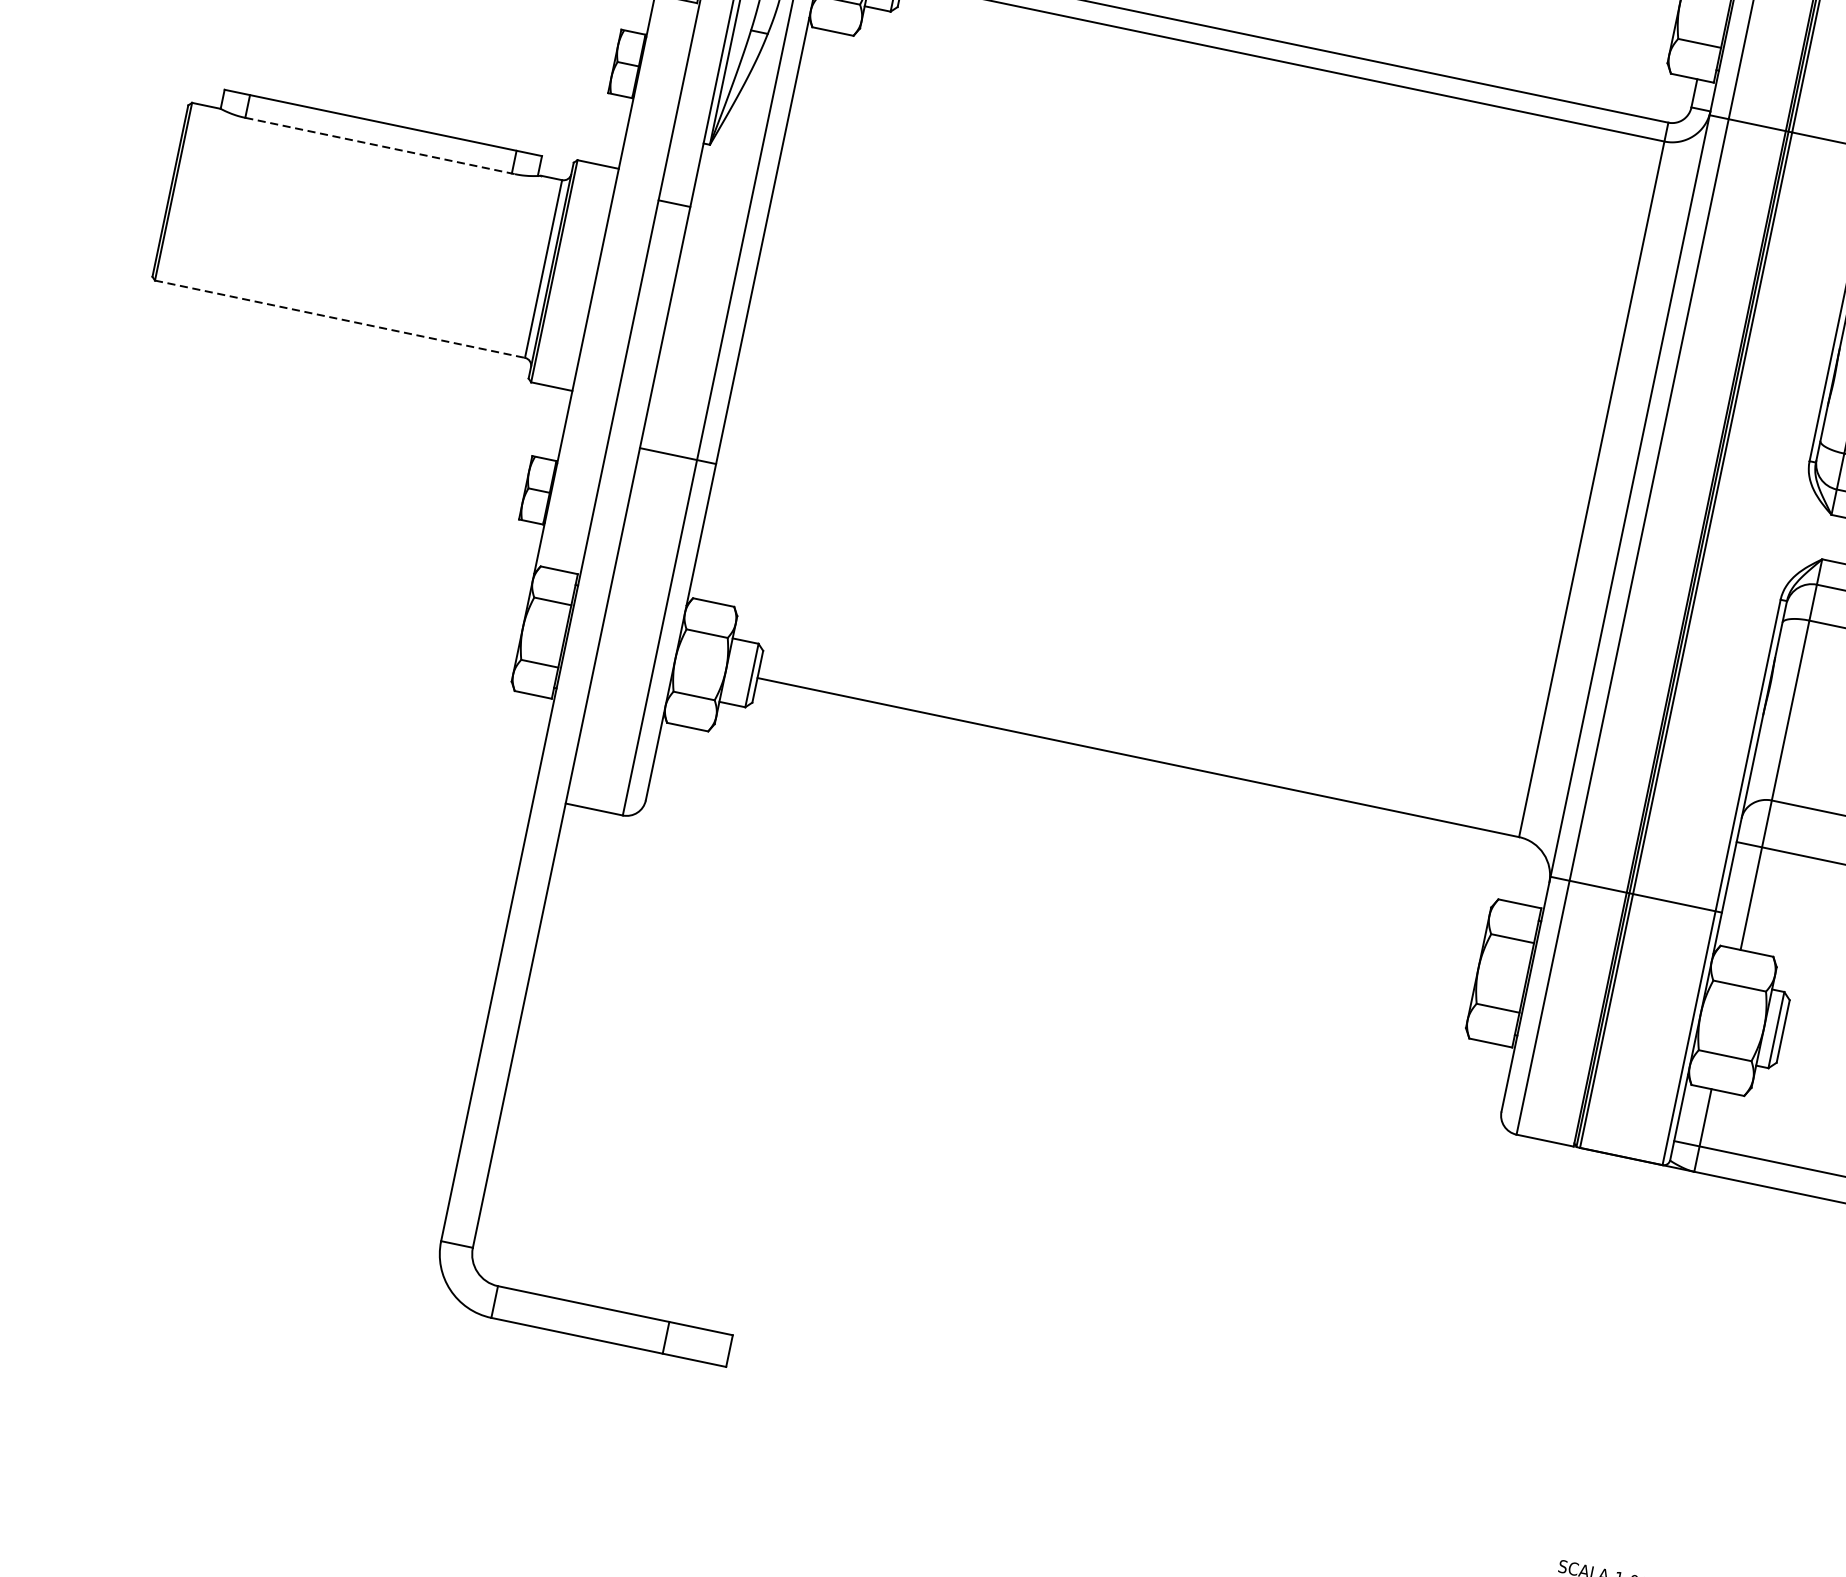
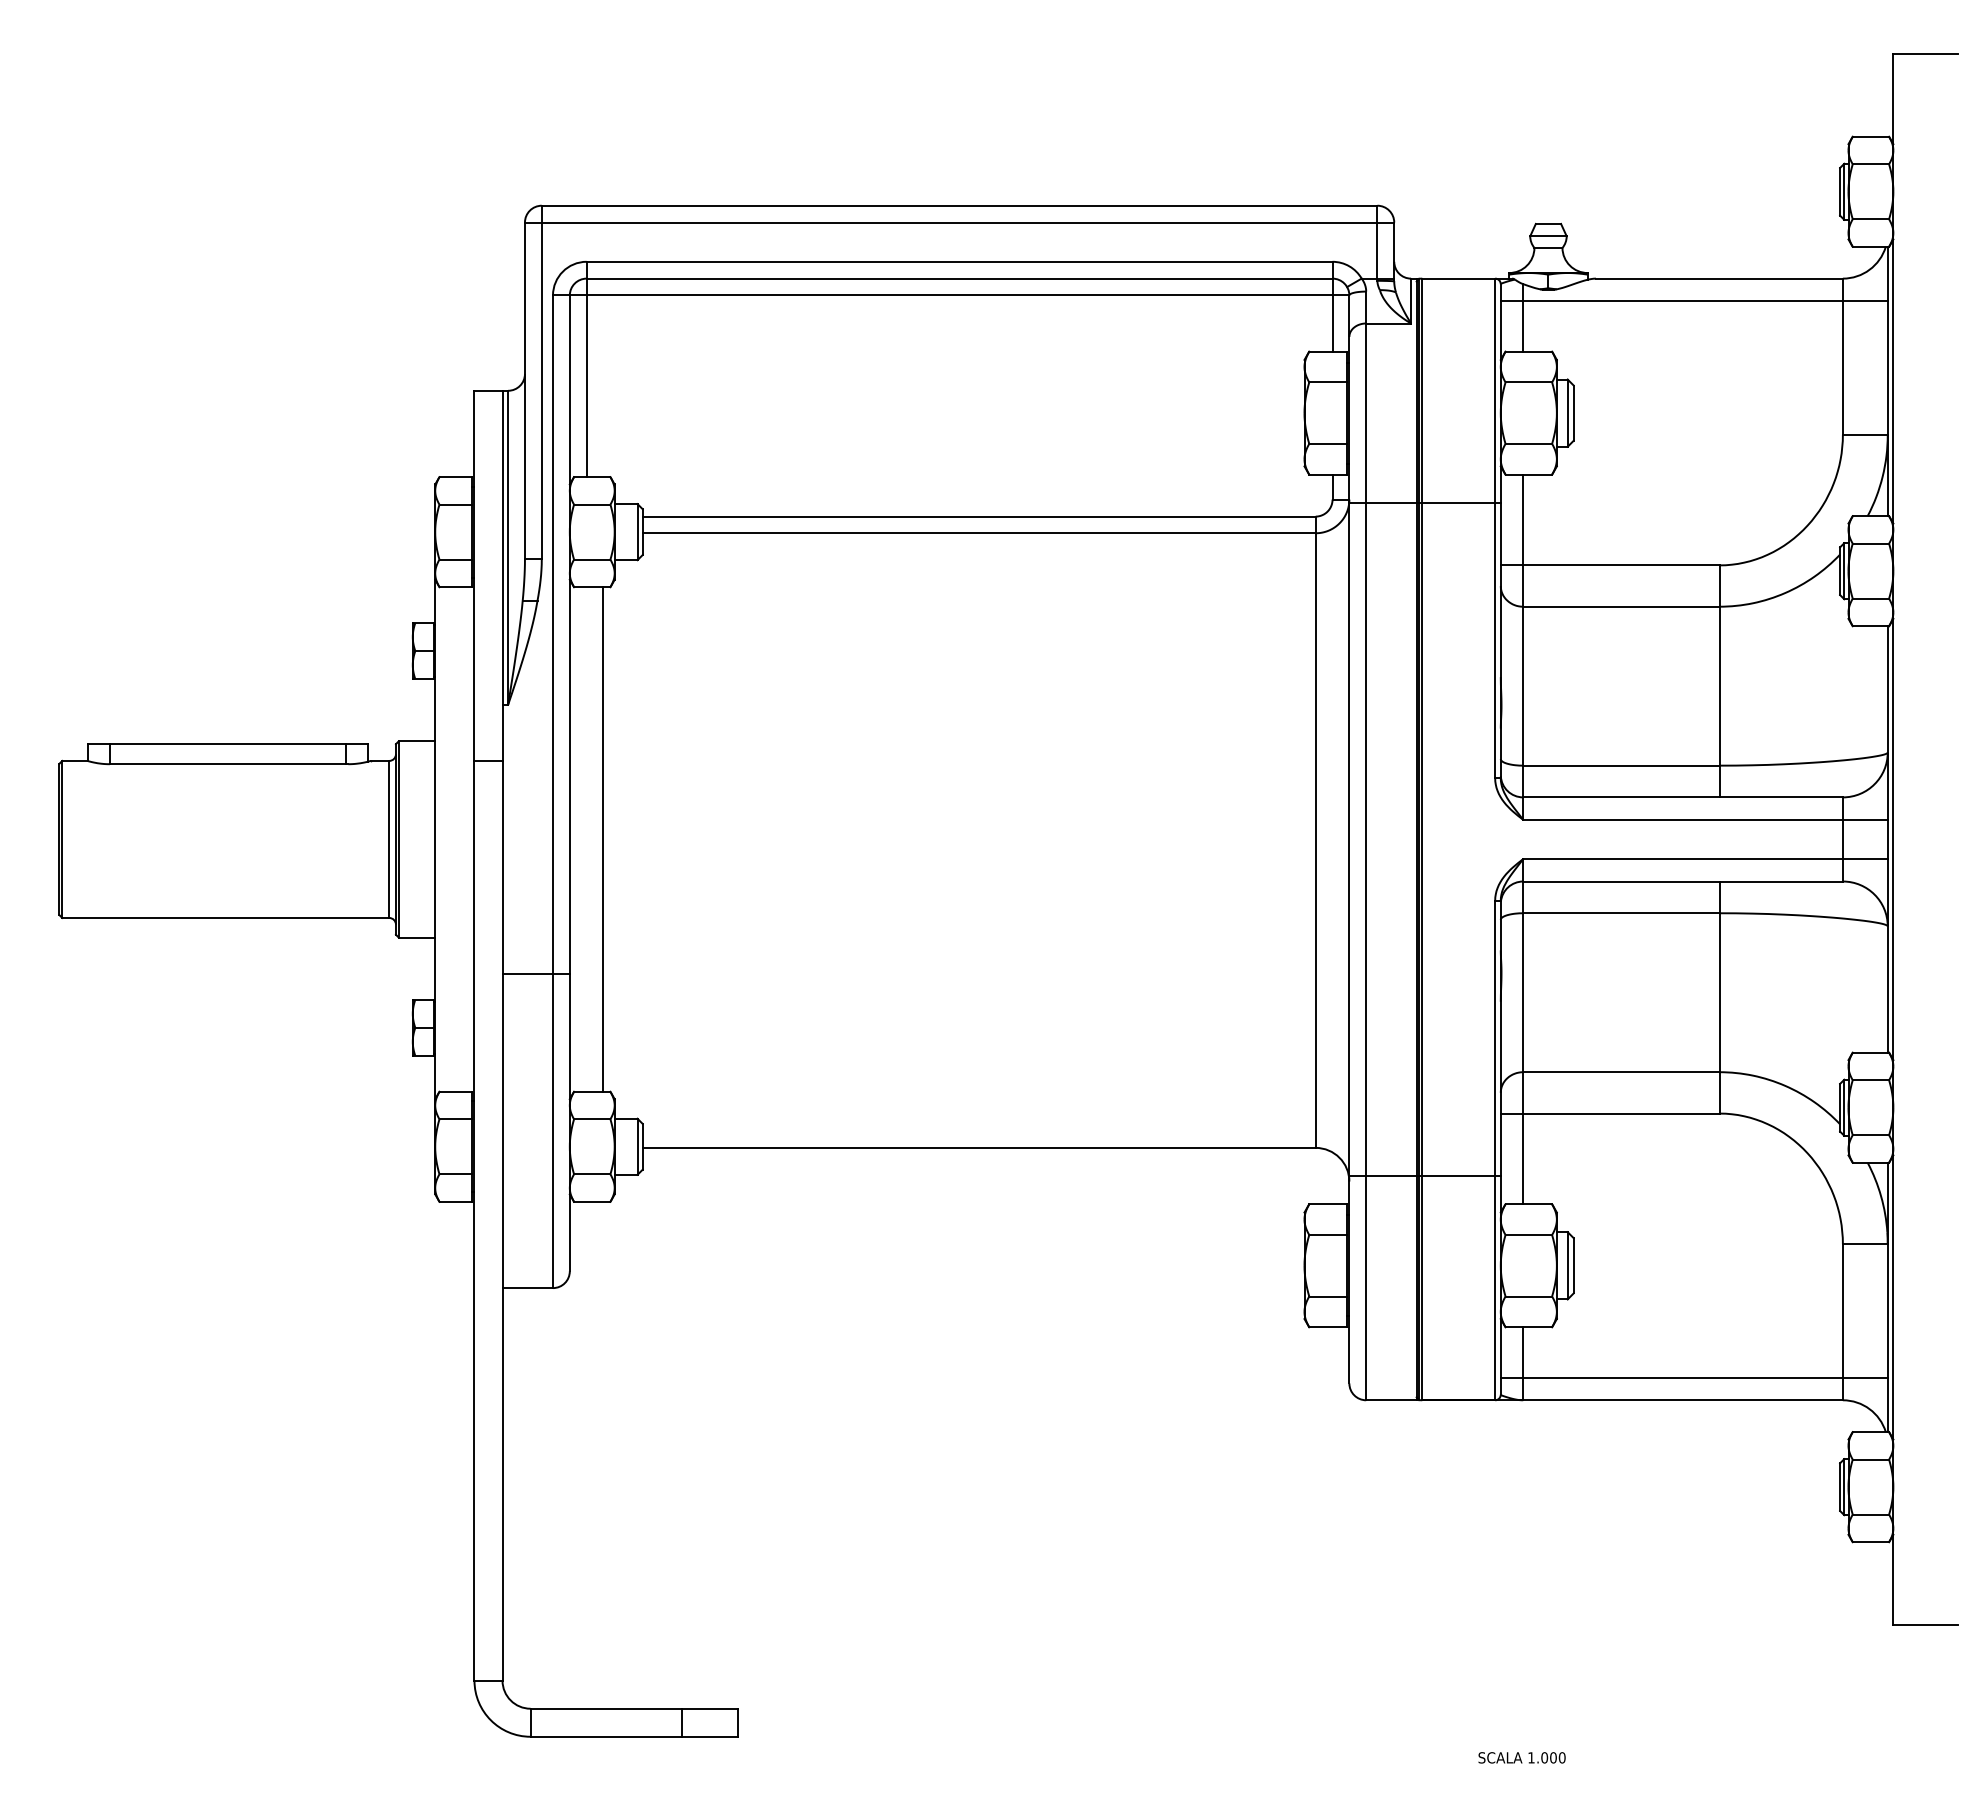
line: (380, 146) -> (229, 764), dashed -> solid
line: (340, 318) -> (226, 917), dashed -> solid
line: (786, 319) -> (603, 839), added

